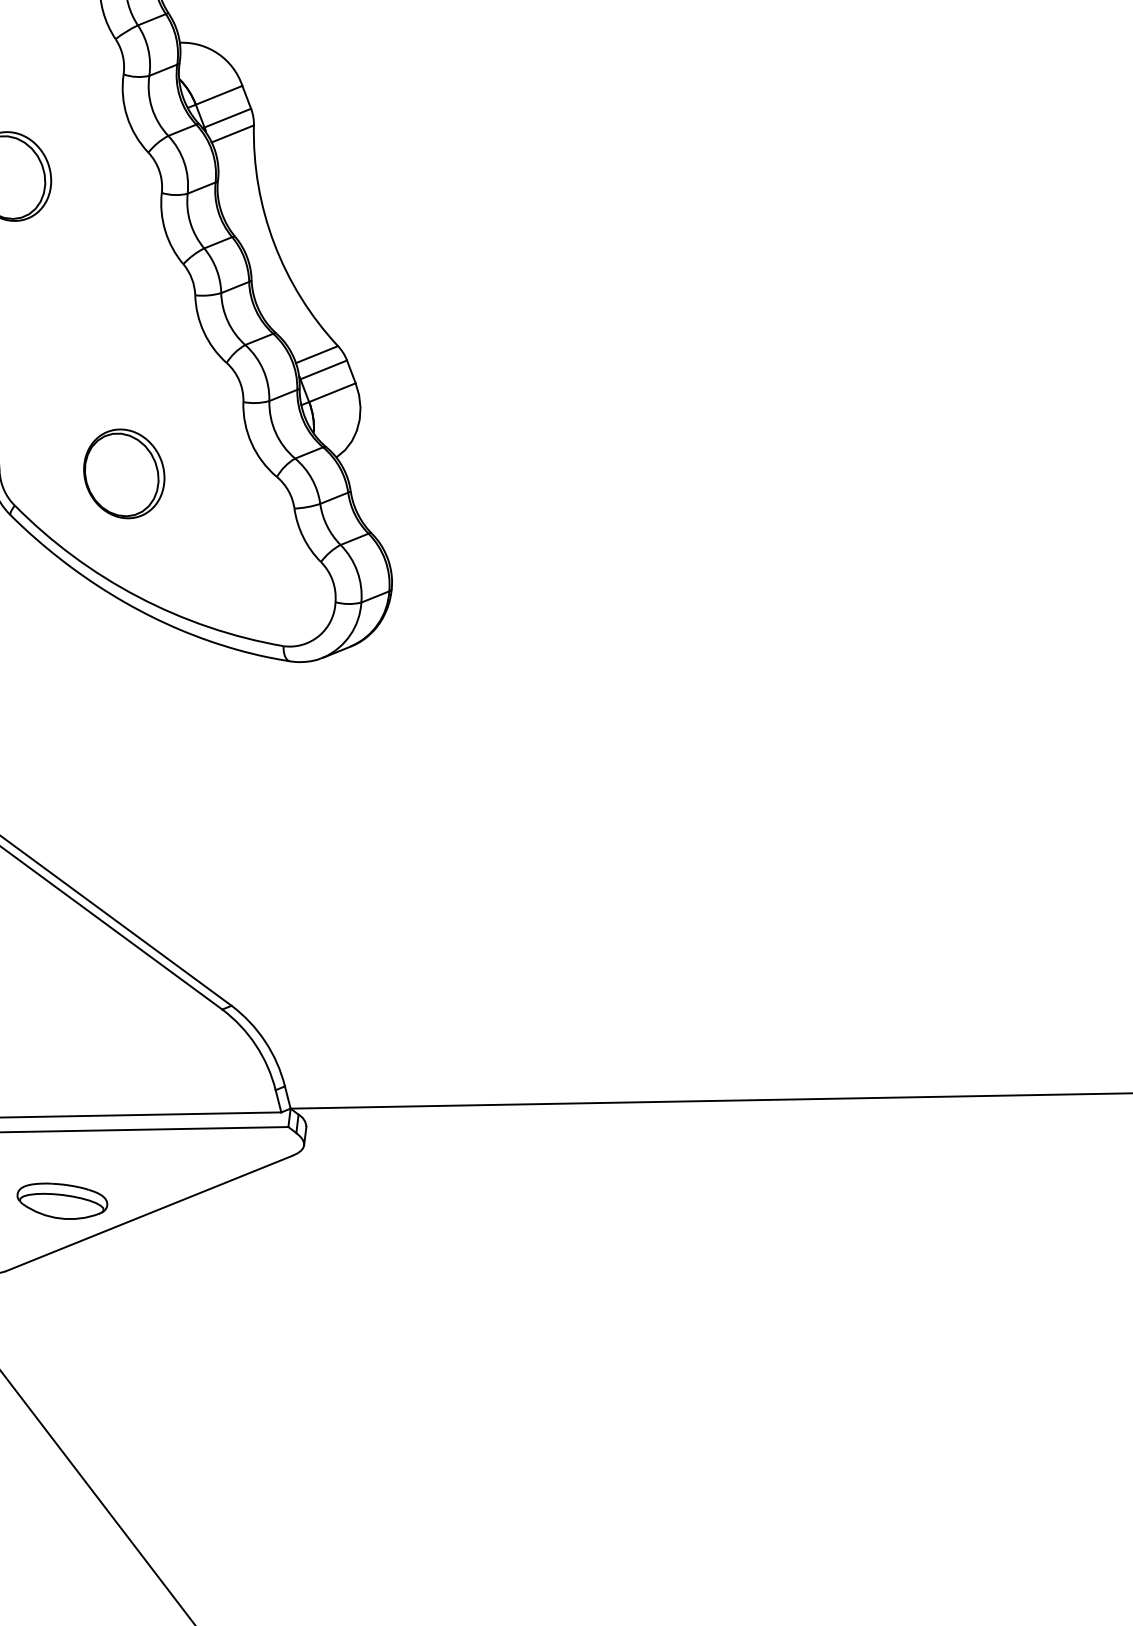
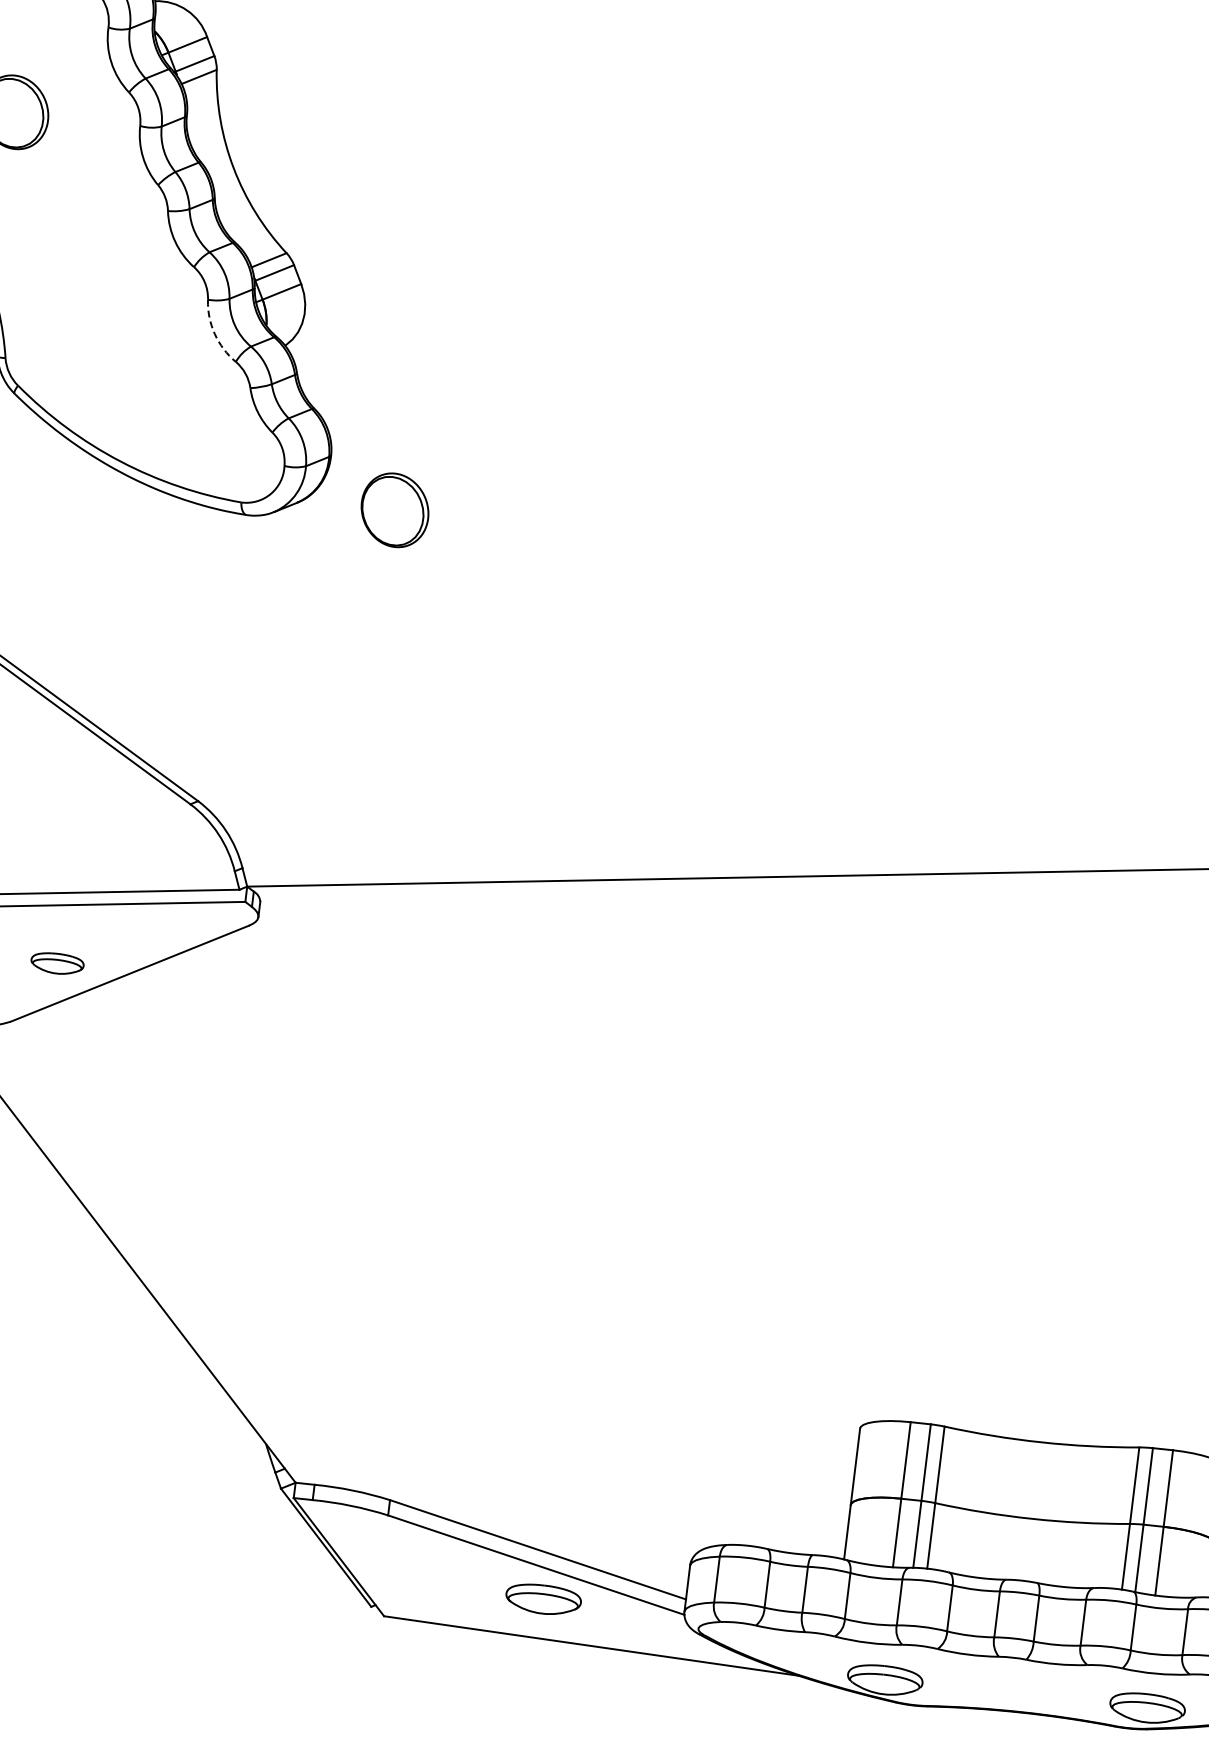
arc: (251, 443) -> (214, 334), solid -> dashed
part: (123, 474) -> (394, 510), moved
part: (62, 1201) -> (57, 963), size x0.7

